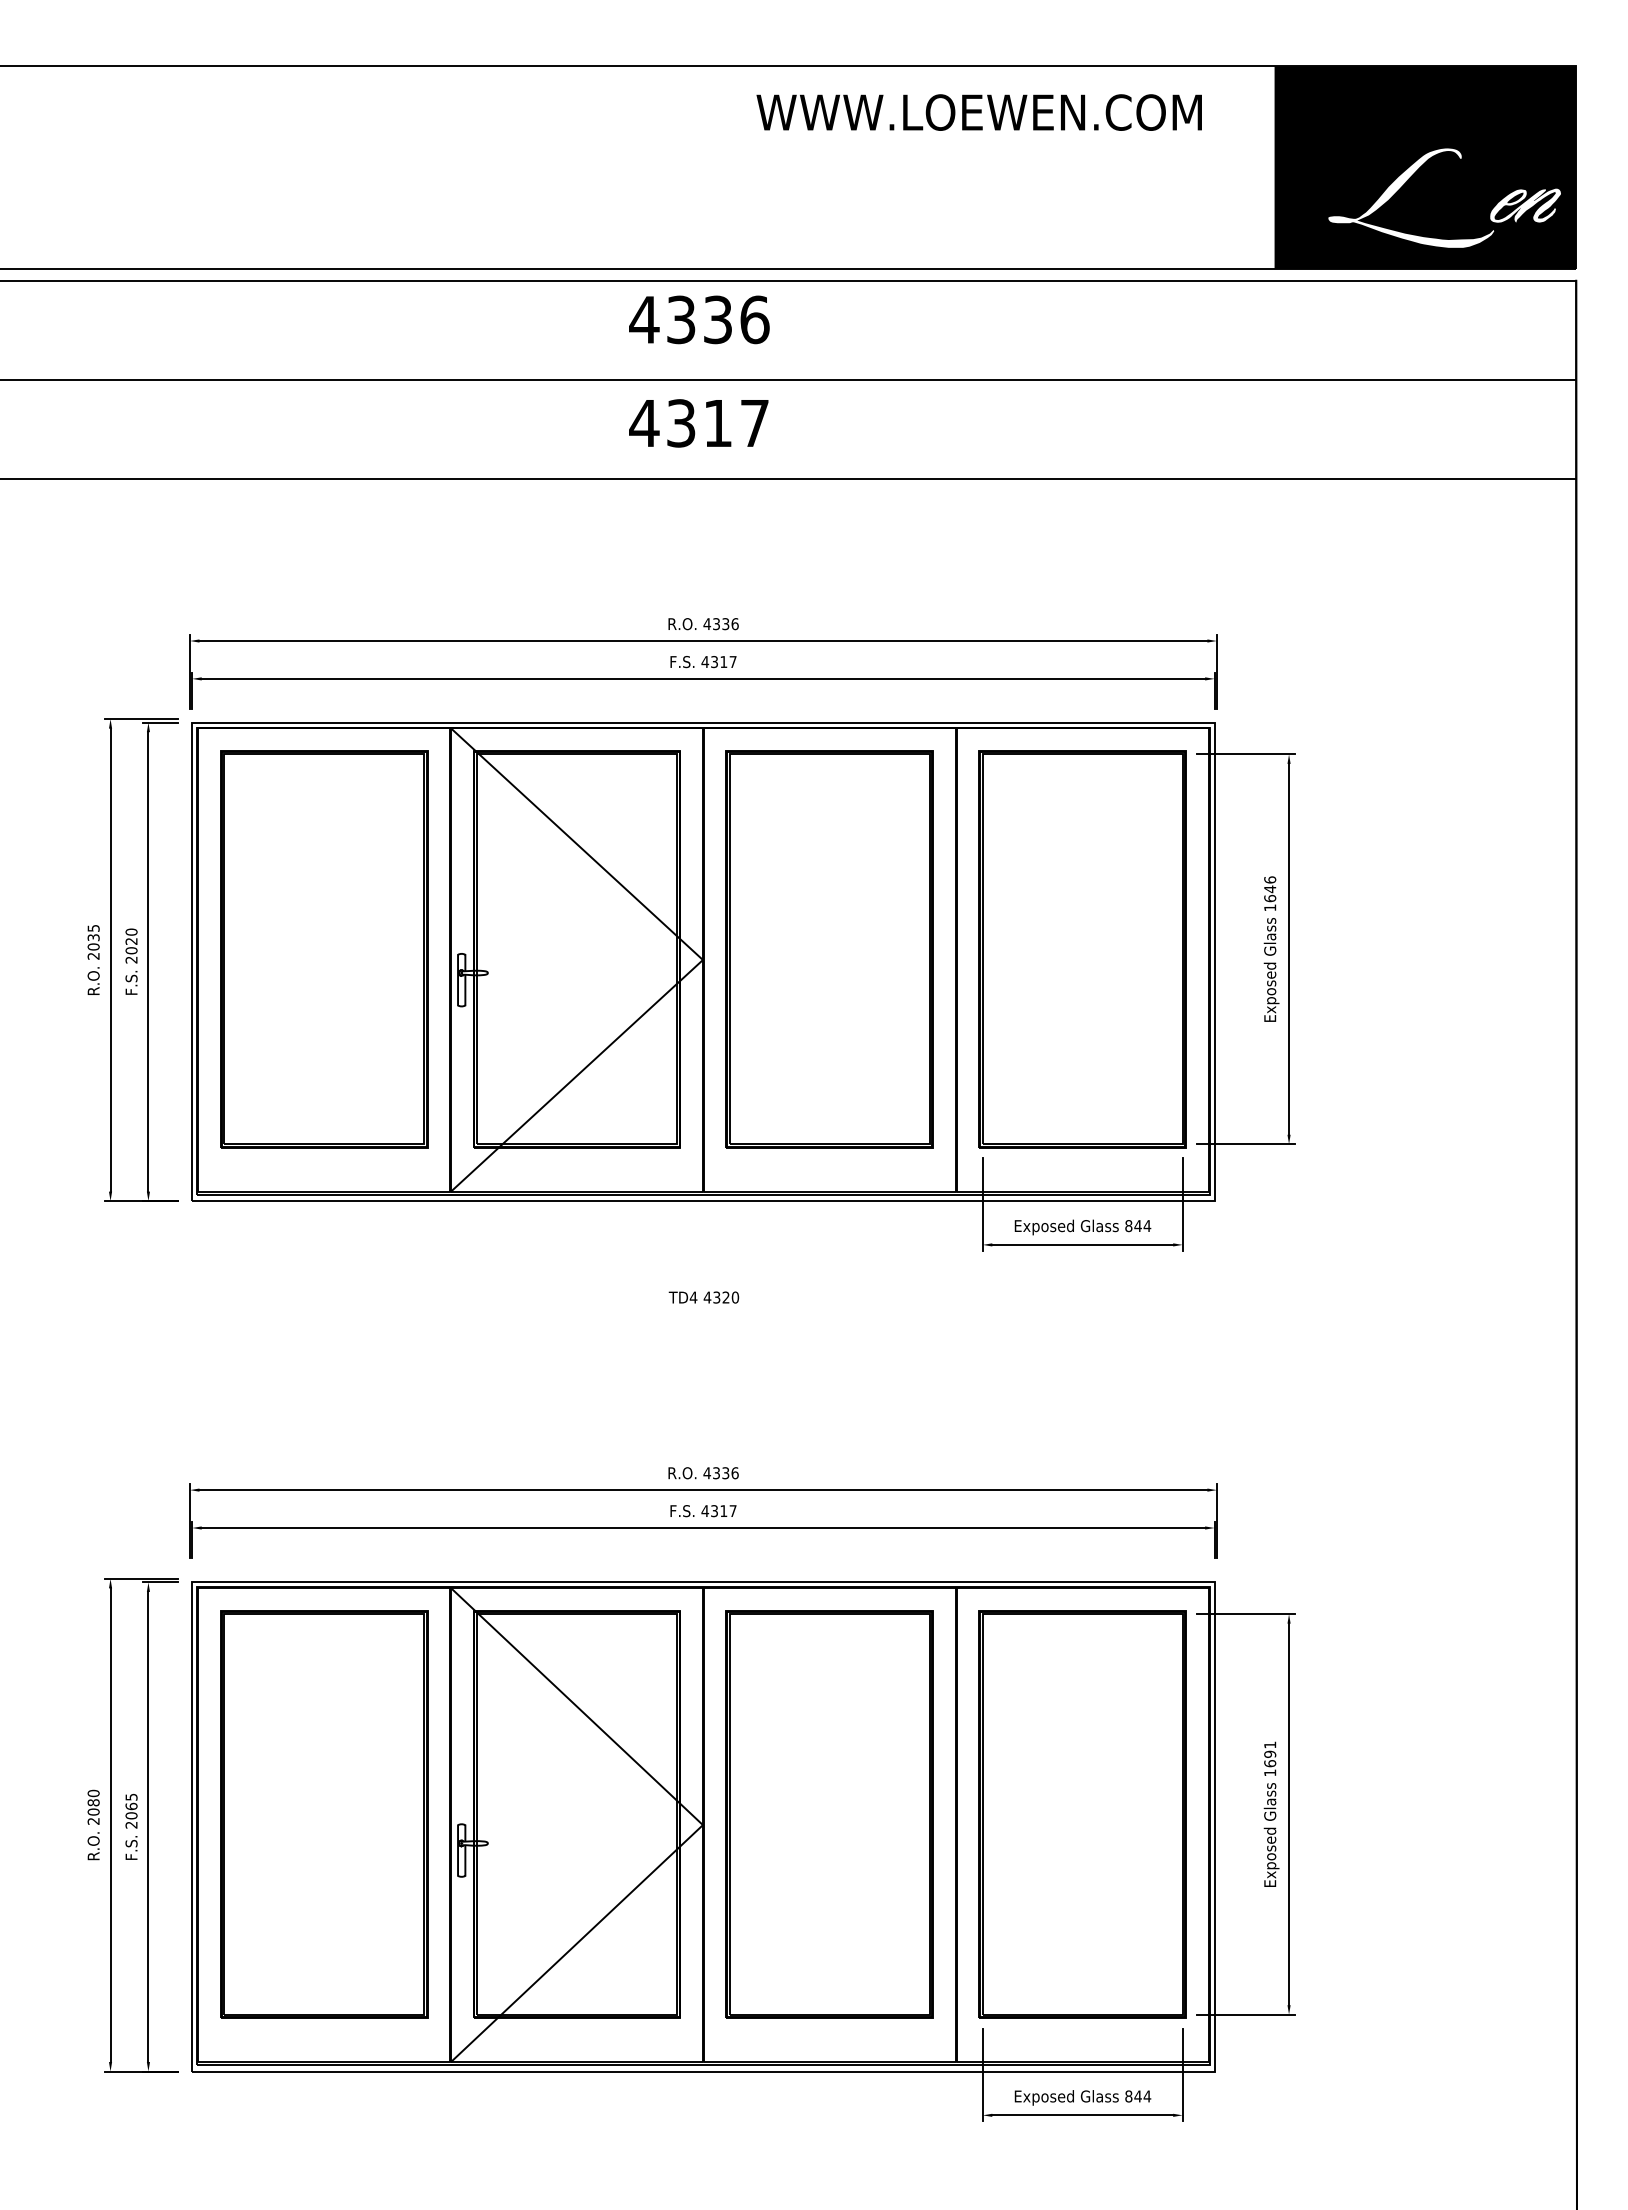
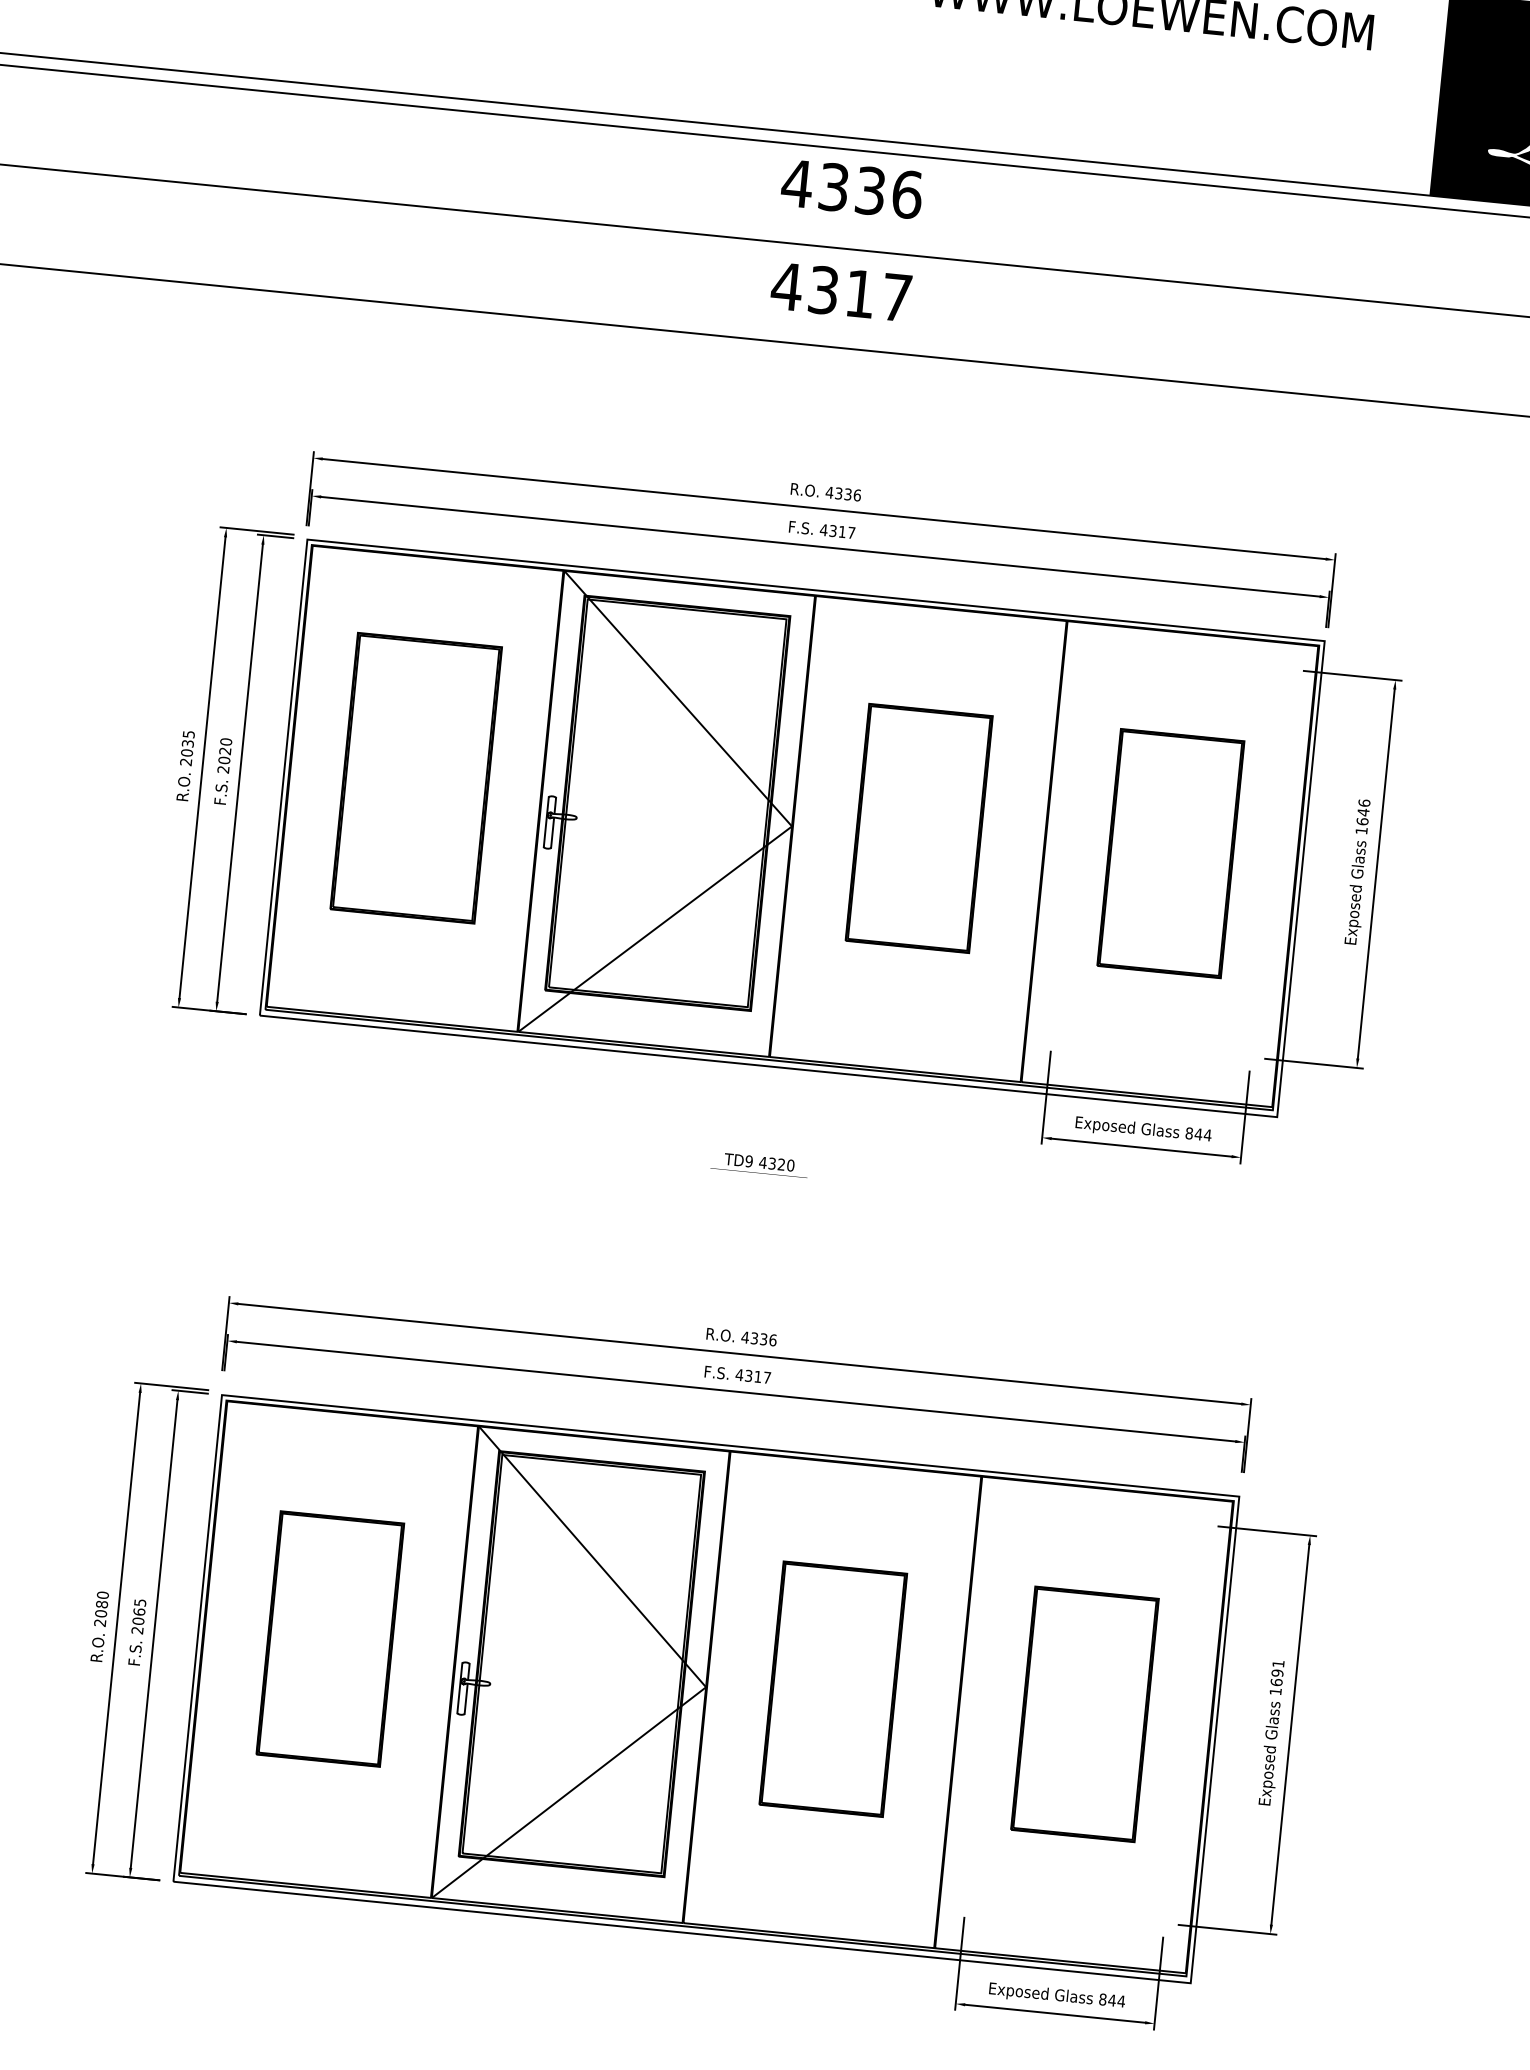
part: (324, 949) -> (416, 778), size x0.7
part: (829, 949) -> (918, 828), size x0.6
part: (1082, 949) -> (1170, 853), size x0.6
text: (693, 1297) -> (749, 1161), TD4 -> TD9
part: (324, 1814) -> (330, 1639), size x0.6
part: (829, 1814) -> (833, 1689), size x0.6
part: (1082, 1814) -> (1084, 1714), size x0.6

